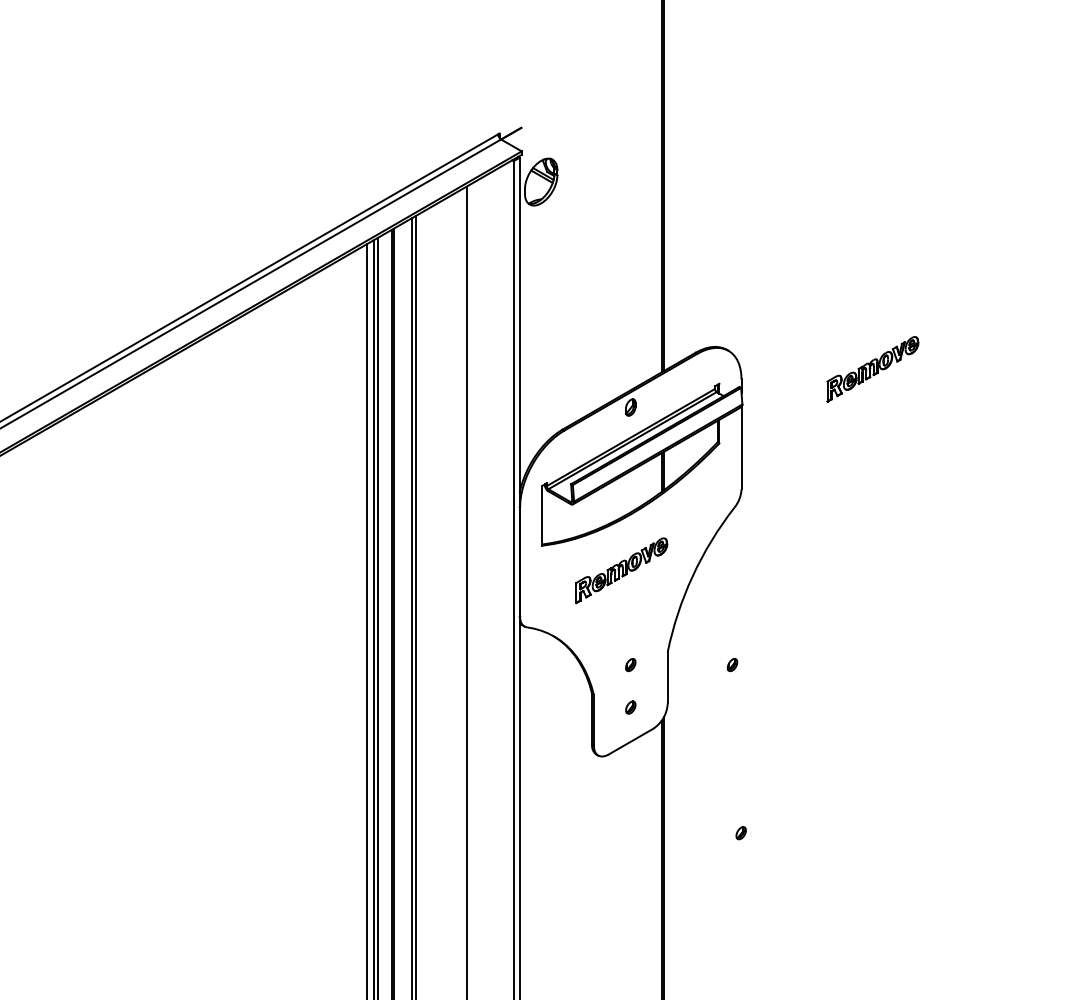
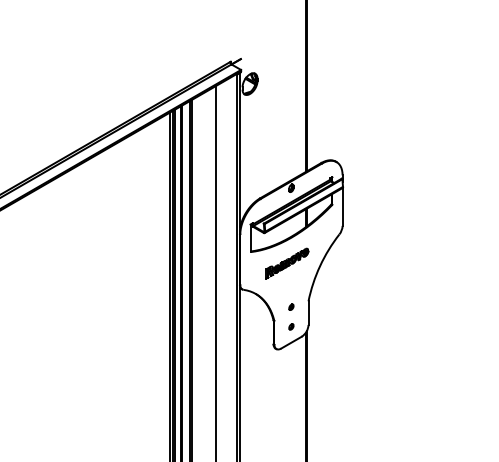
part: (873, 369) -> (403, 170), removed
part: (732, 663) -> (338, 306), removed
part: (741, 832) -> (342, 384), removed

